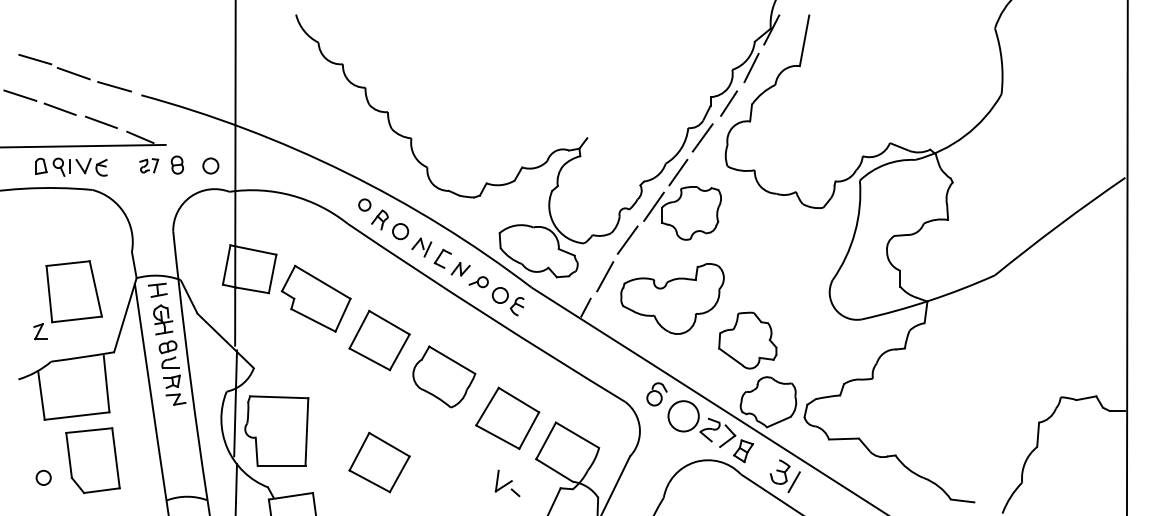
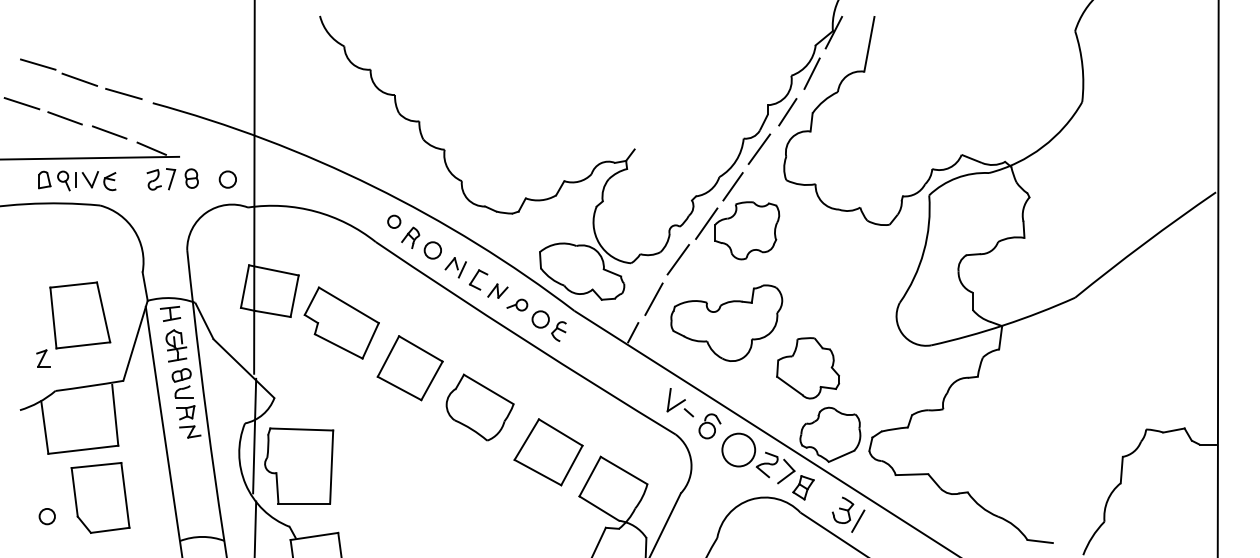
part: (148, 165) -> (160, 179), size x1.43
part: (379, 462) -> (410, 499), removed
part: (507, 483) -> (680, 402), moved

